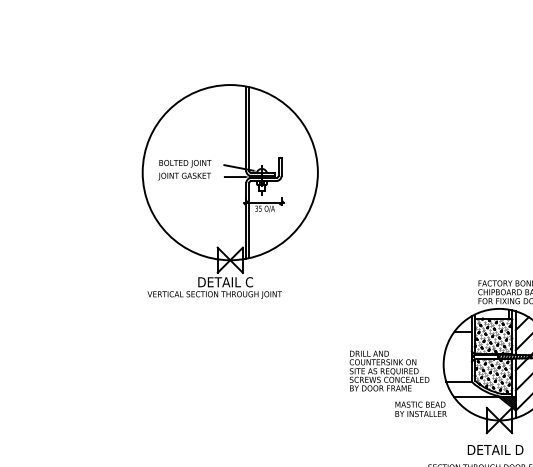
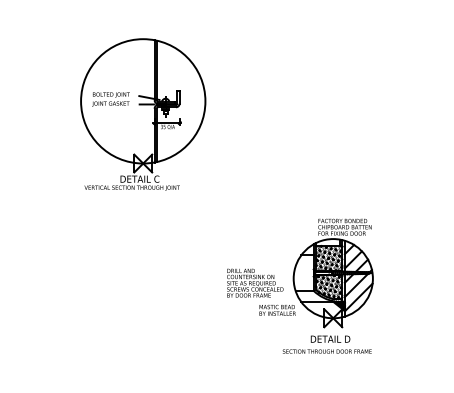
part: (230, 191) -> (143, 114), moved

